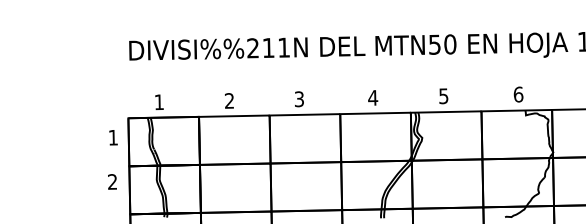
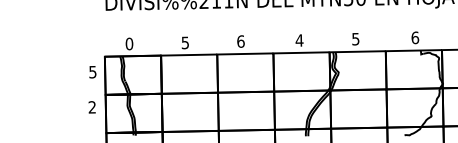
text: (299, 99) -> (241, 41), 3 -> 6
text: (228, 100) -> (184, 42), 2 -> 5
text: (159, 102) -> (129, 44), 1 -> 0
text: (113, 137) -> (93, 72), 1 -> 5

